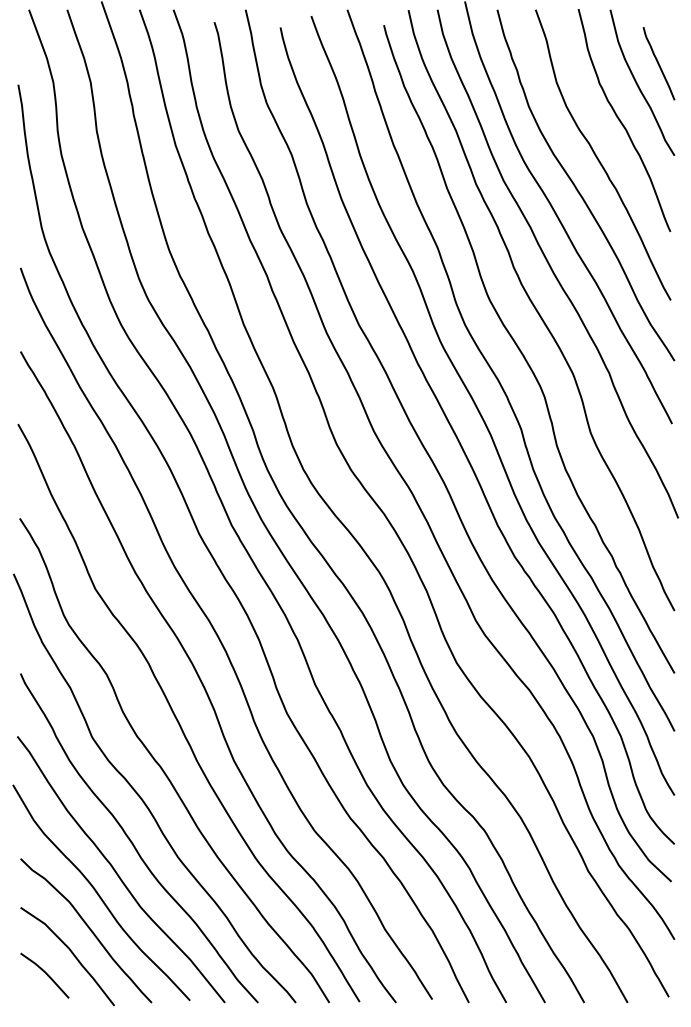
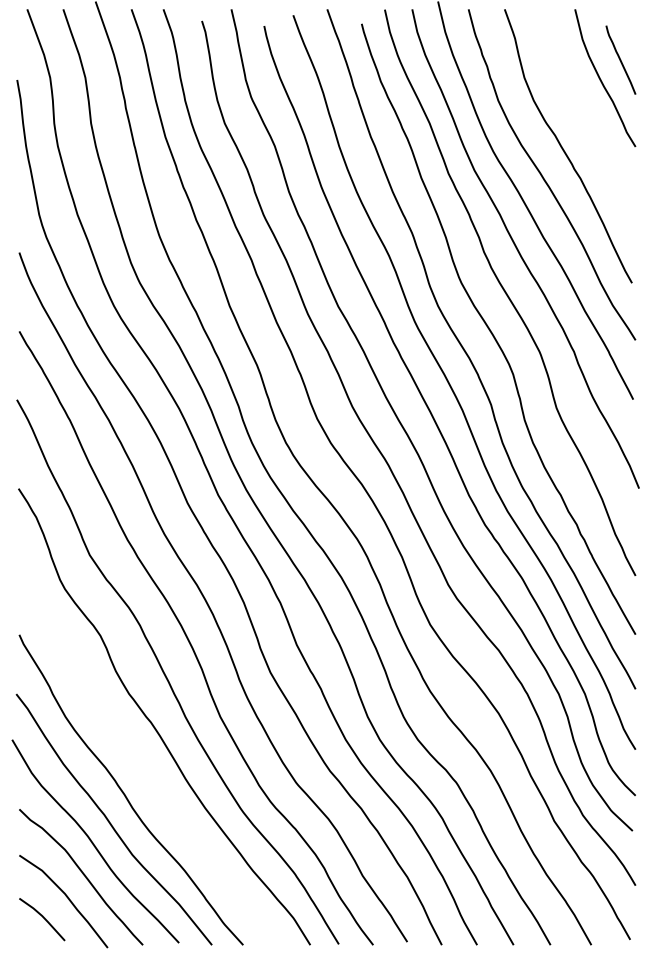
curve: (622, 122) -> (586, 115), removed
curve: (143, 799) -> (135, 753), removed

